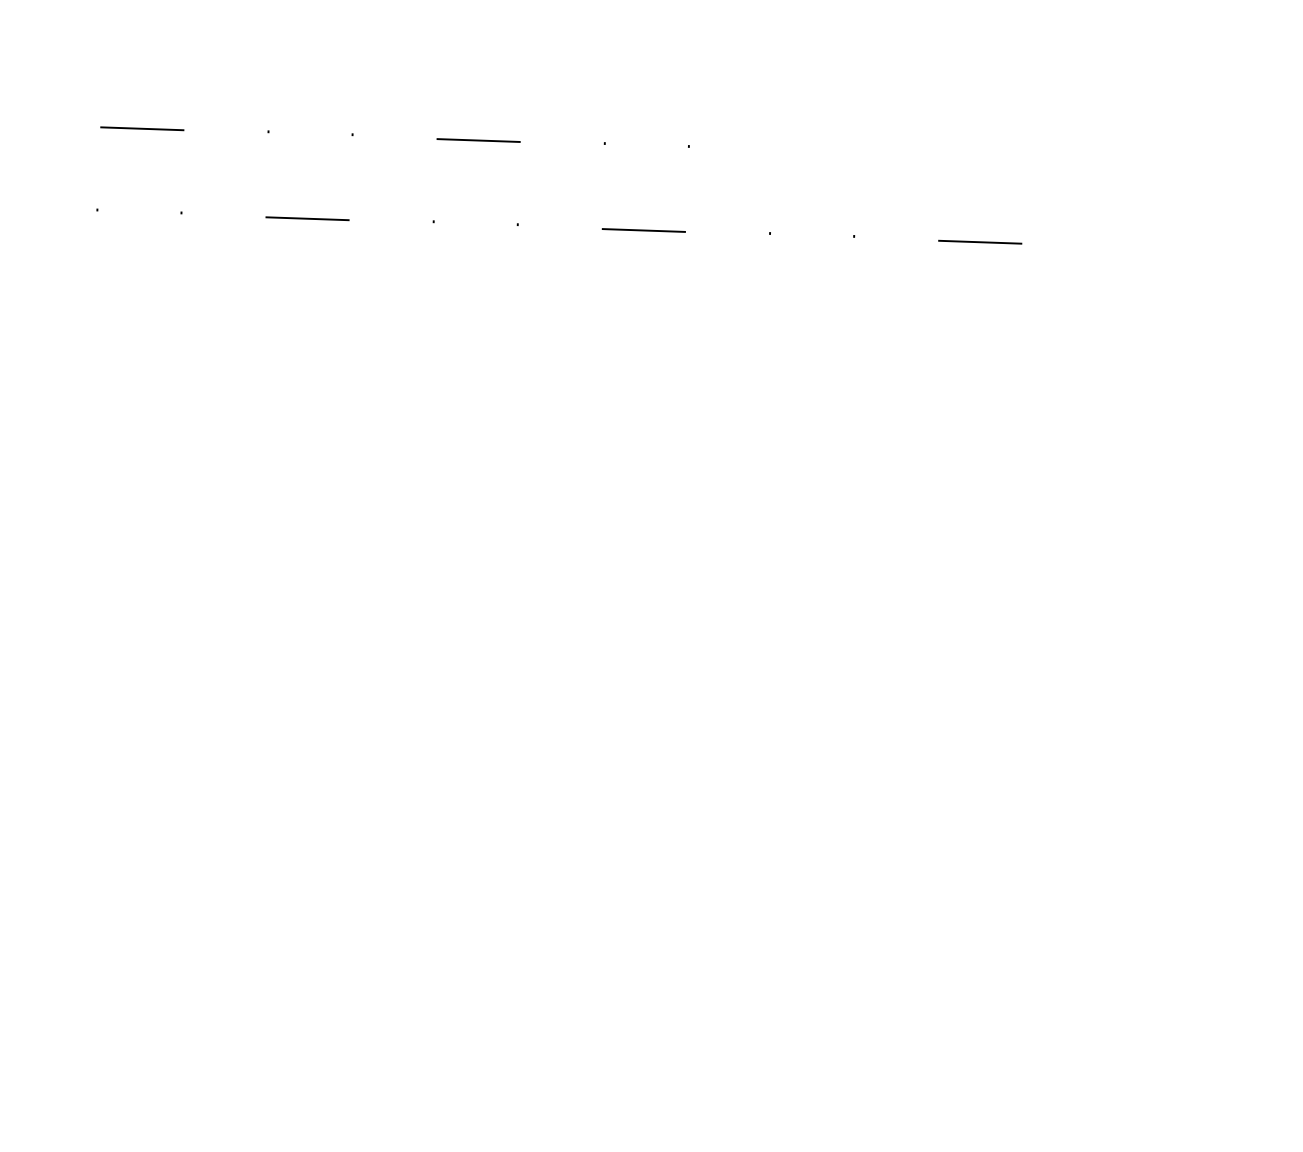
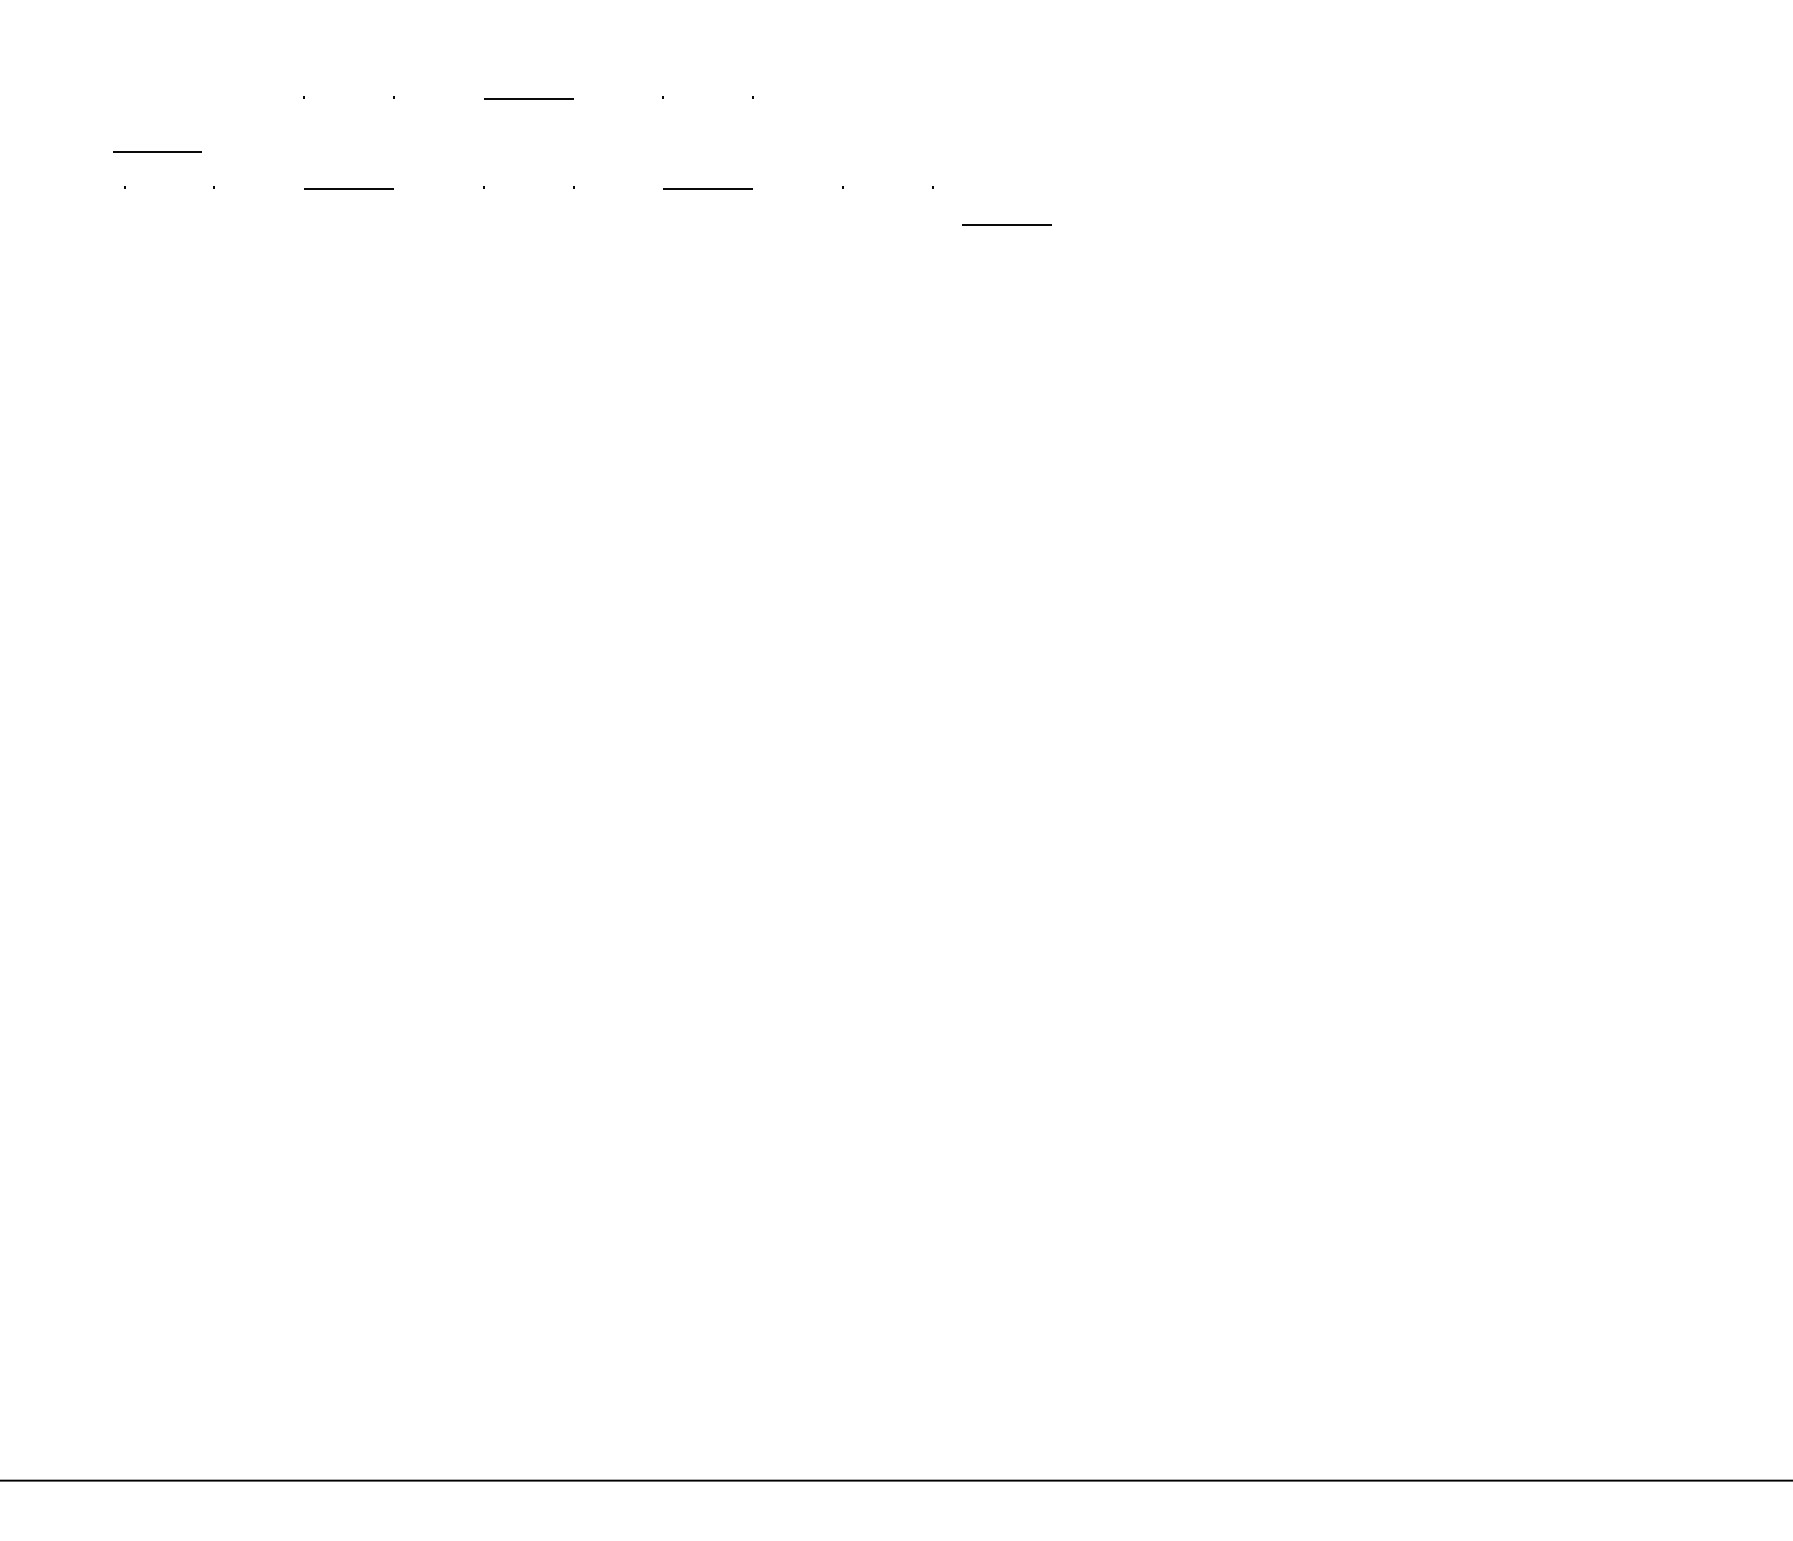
line: (142, 127) -> (157, 151), moved
line: (979, 241) -> (1006, 224), moved

